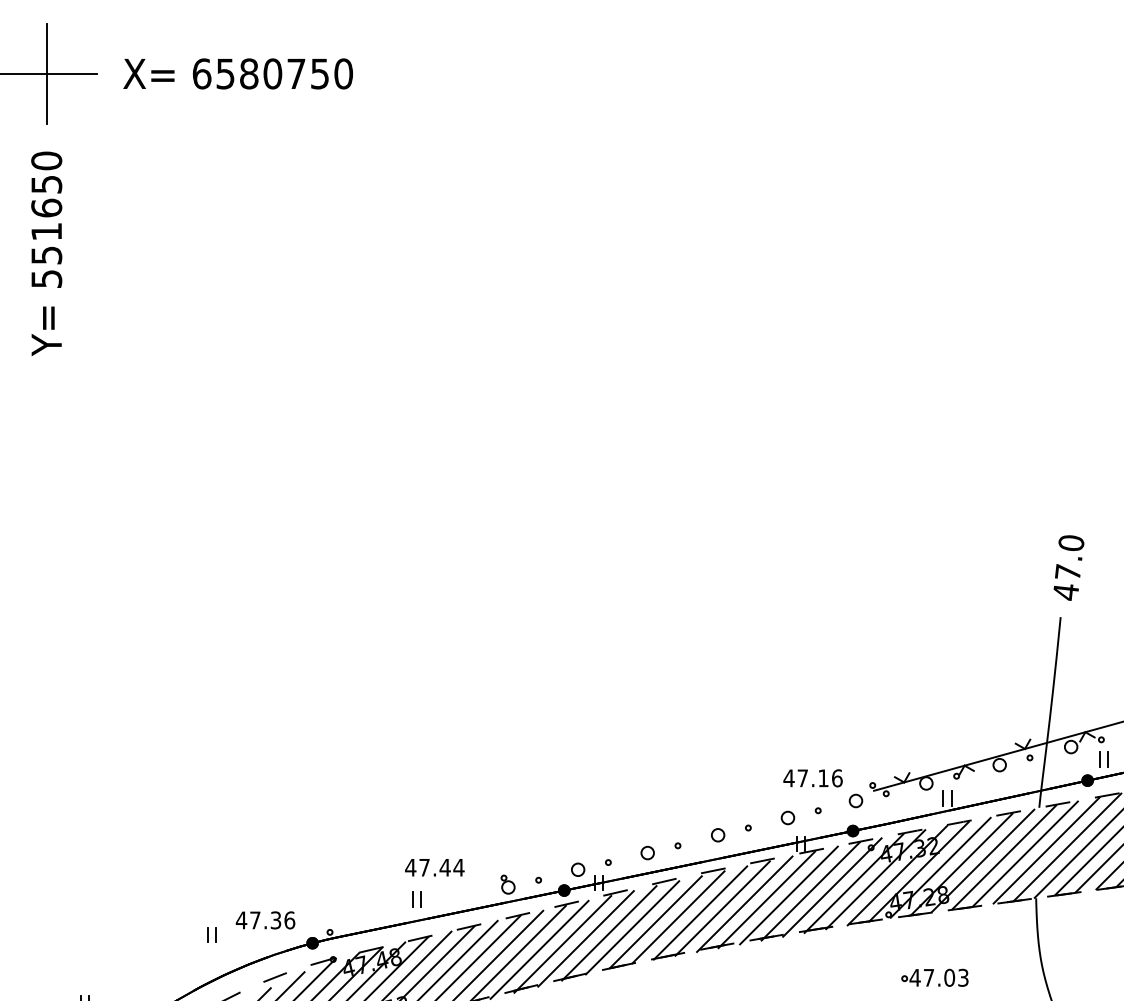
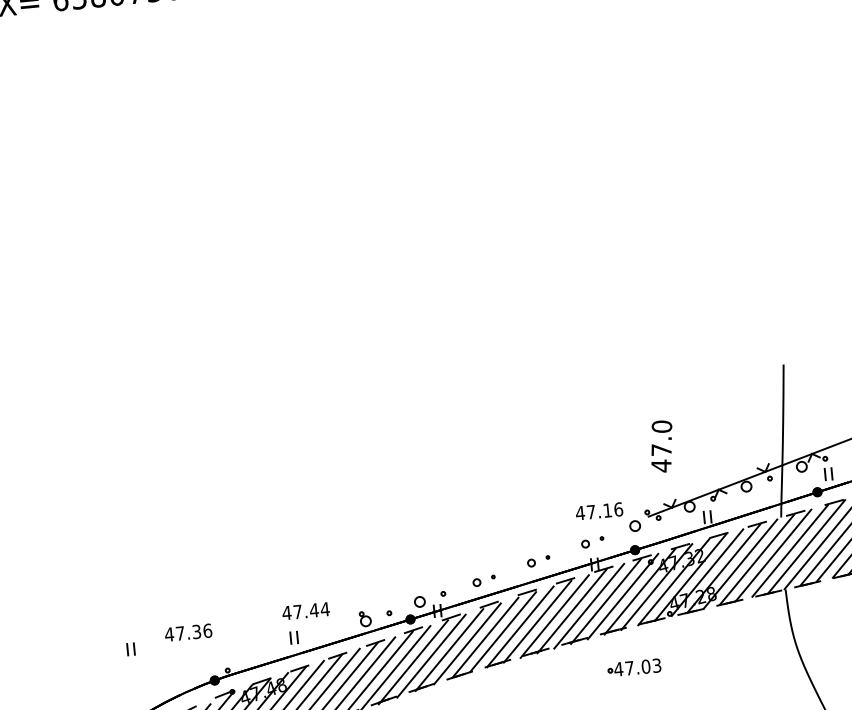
text: (1068, 567) -> (661, 446), moved
part: (800, 816) -> (592, 542), size x0.7
part: (731, 833) -> (538, 561), size x0.7
part: (660, 851) -> (483, 581), size x0.7
text: (265, 920) -> (188, 632), moved
part: (211, 934) -> (130, 648), moved
part: (934, 977) -> (634, 667), moved

